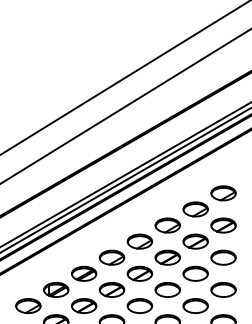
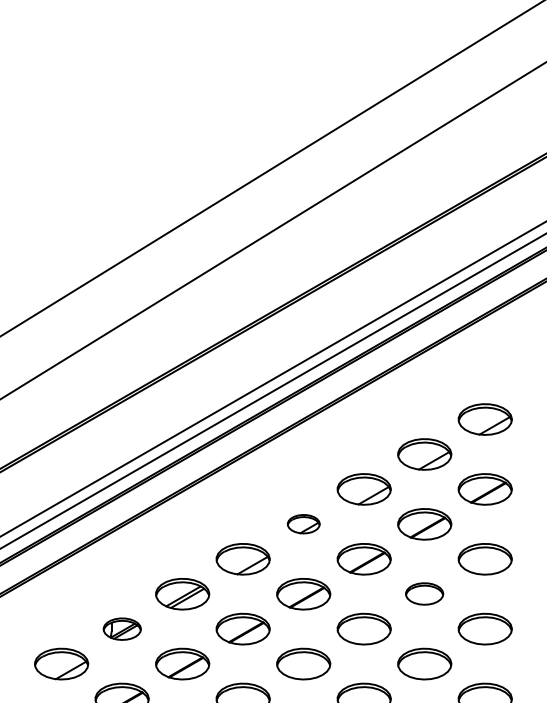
part: (139, 241) -> (302, 524), size x0.6
part: (195, 273) -> (424, 593), size x0.7
part: (56, 289) -> (122, 628), size x0.7

